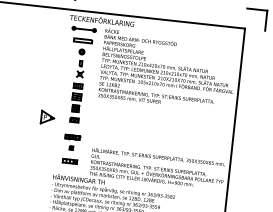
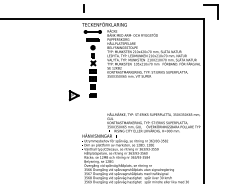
part: (72, 149) -> (93, 115), removed

